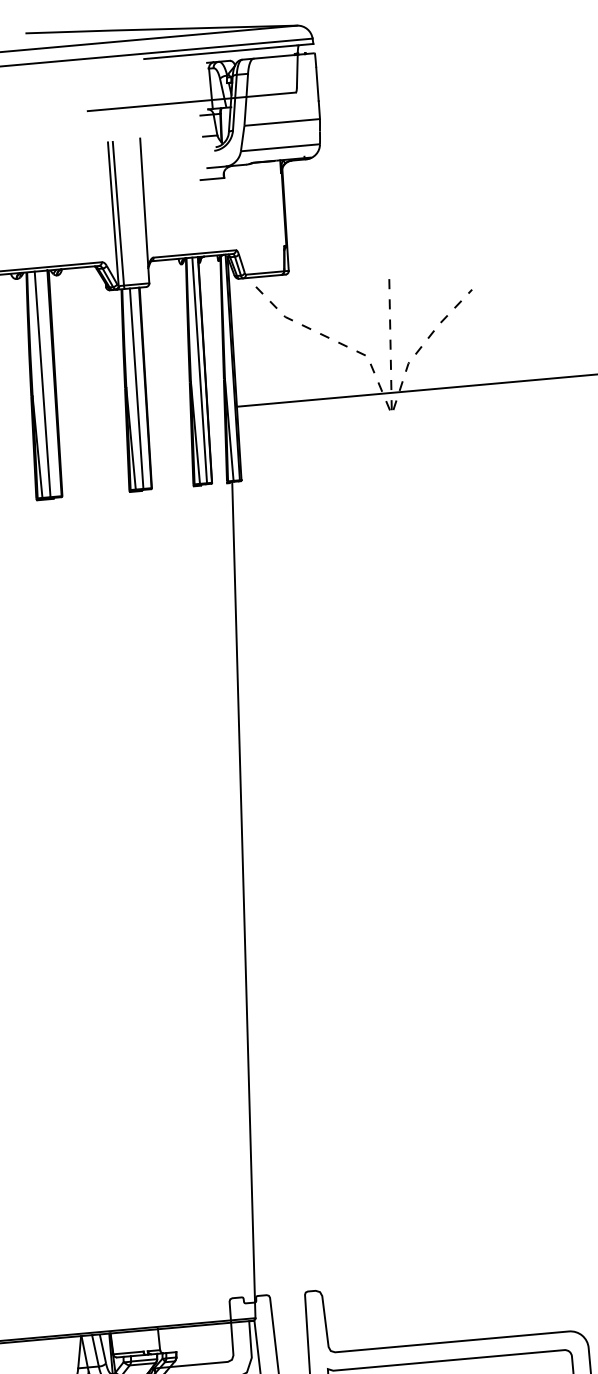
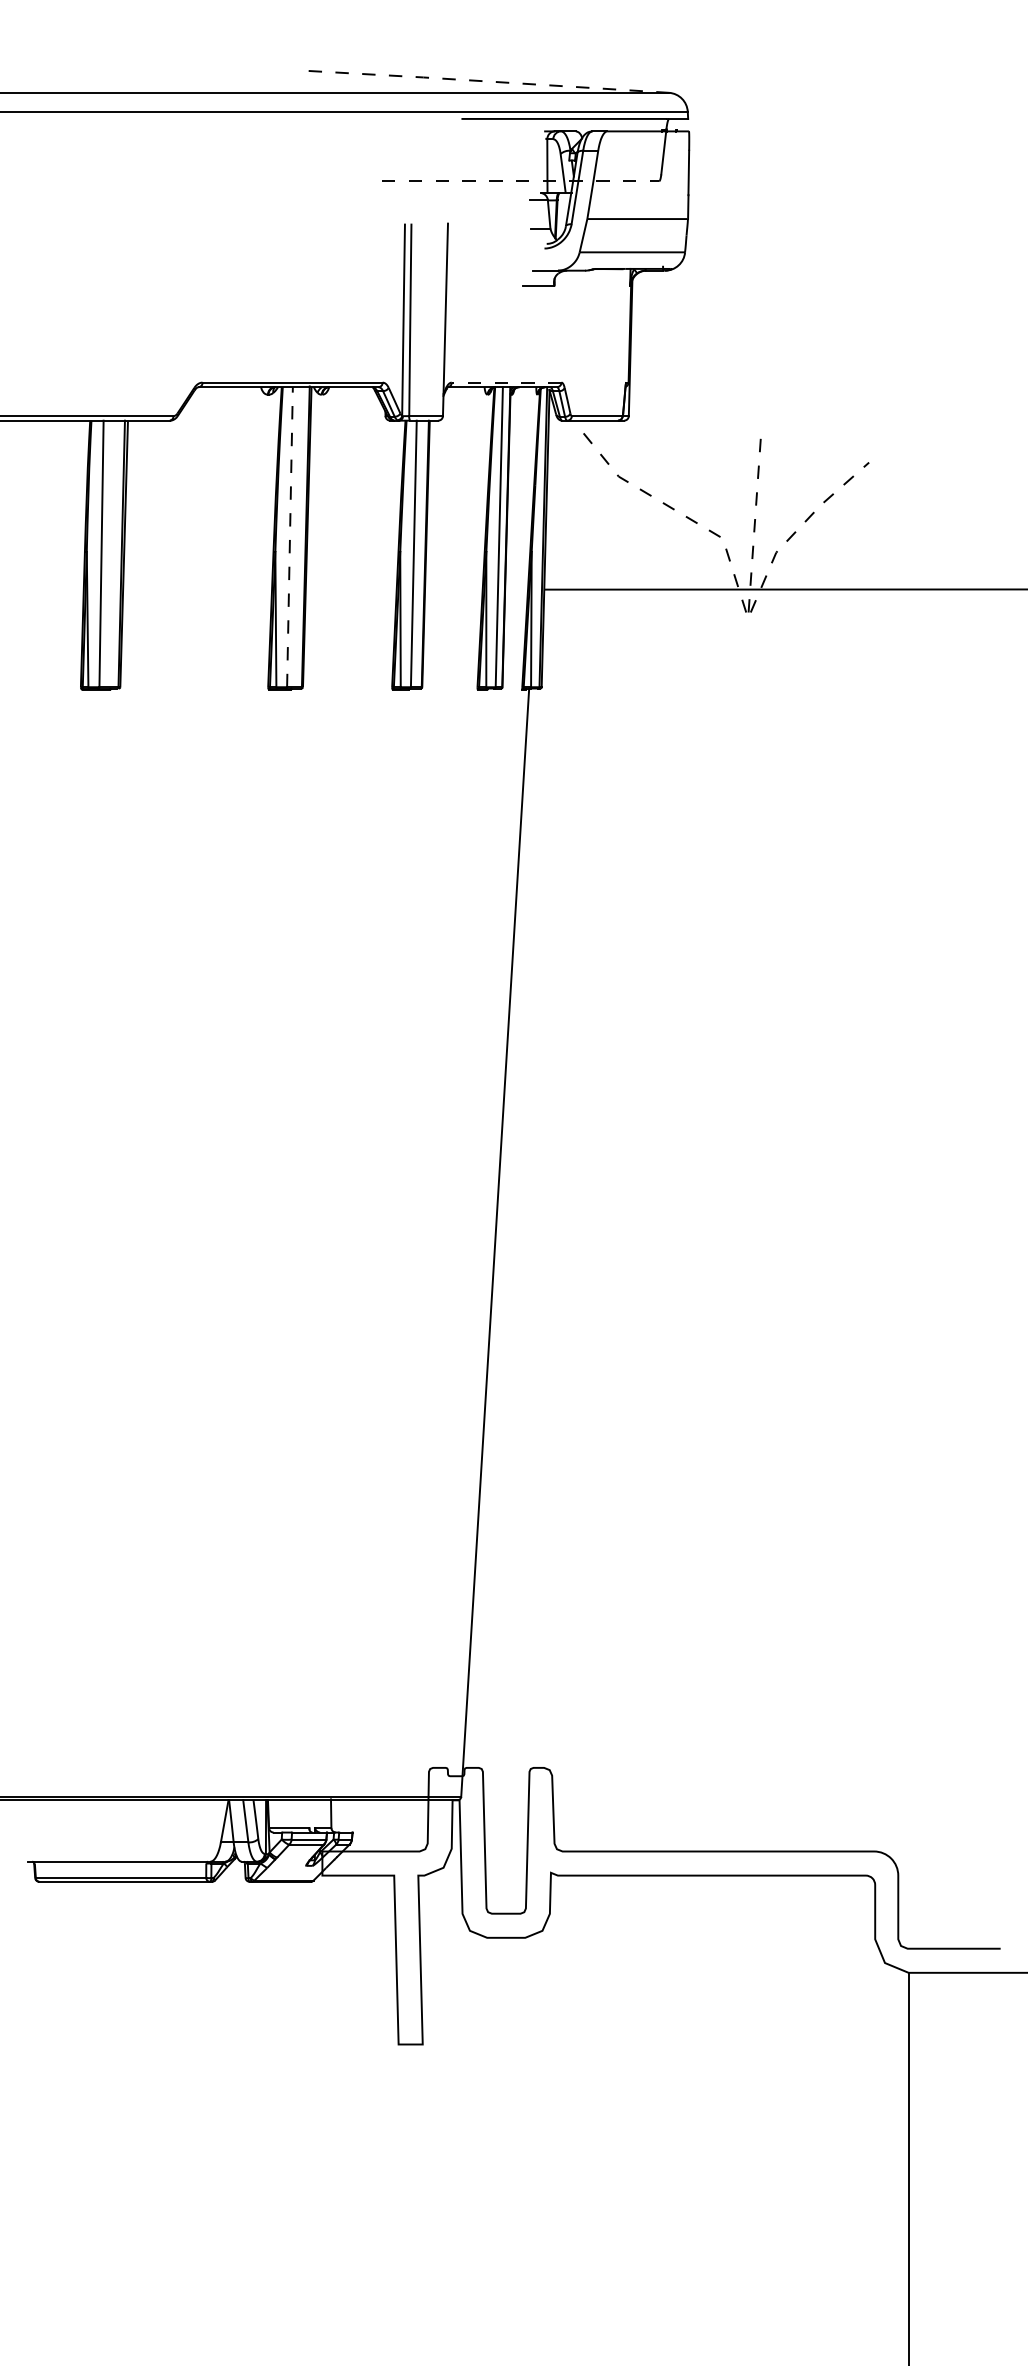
line: (161, 29) -> (489, 81), solid -> dashed
line: (191, 102) -> (520, 181), solid -> dashed
line: (194, 253) -> (506, 382), solid -> dashed
line: (42, 383) -> (290, 536), solid -> dashed

